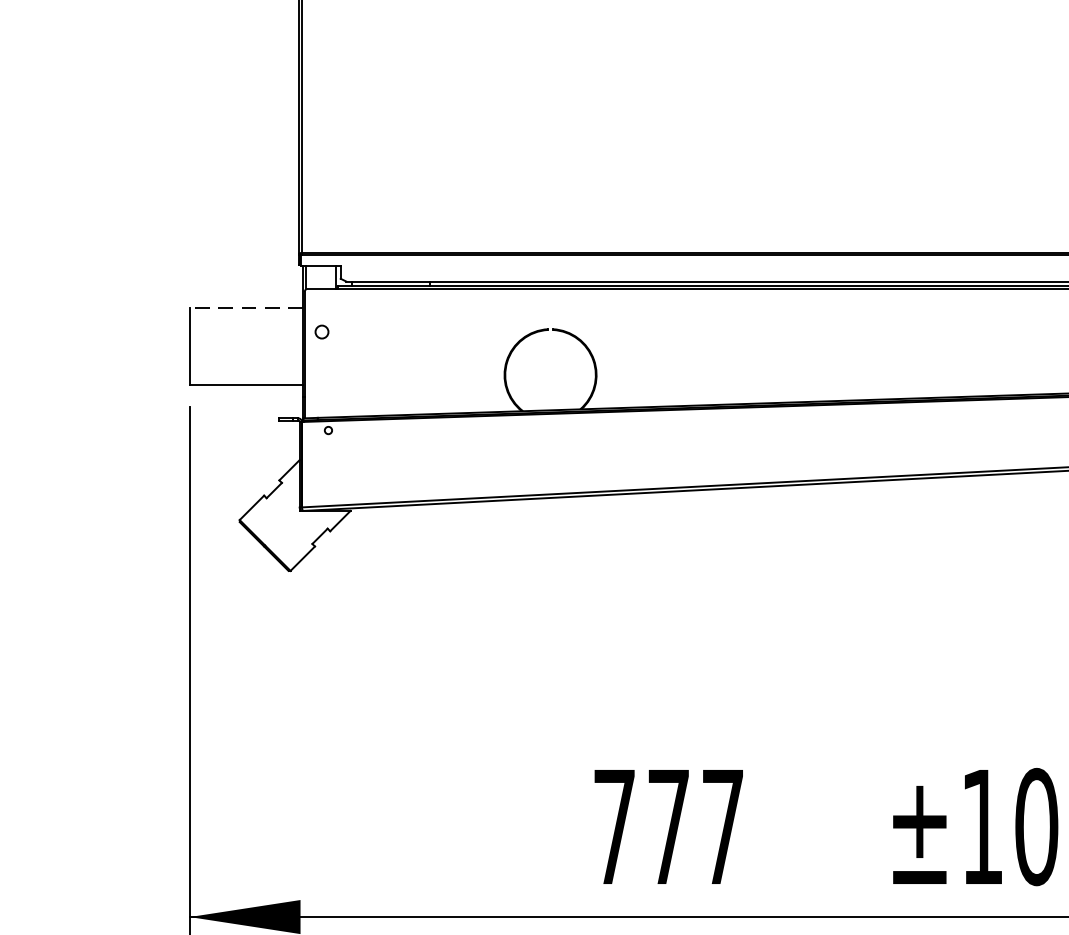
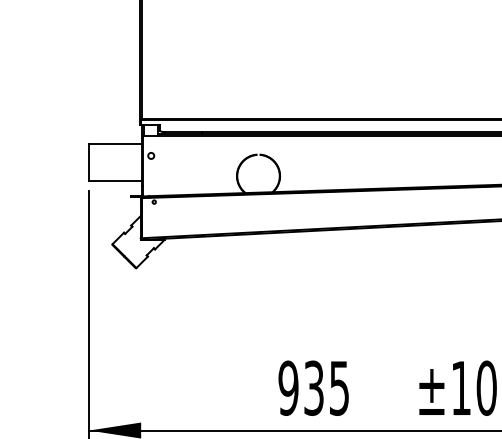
line: (245, 307) -> (115, 144), dashed -> solid
text: (667, 825) -> (313, 387), 777 -> 935

